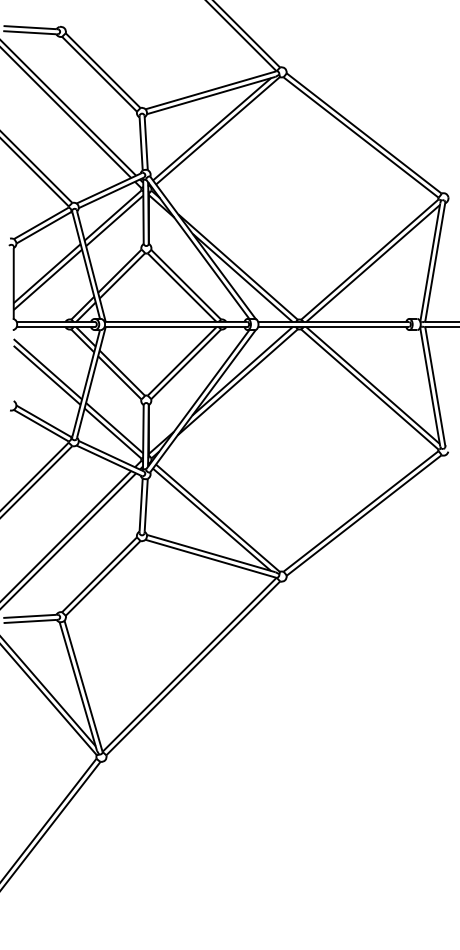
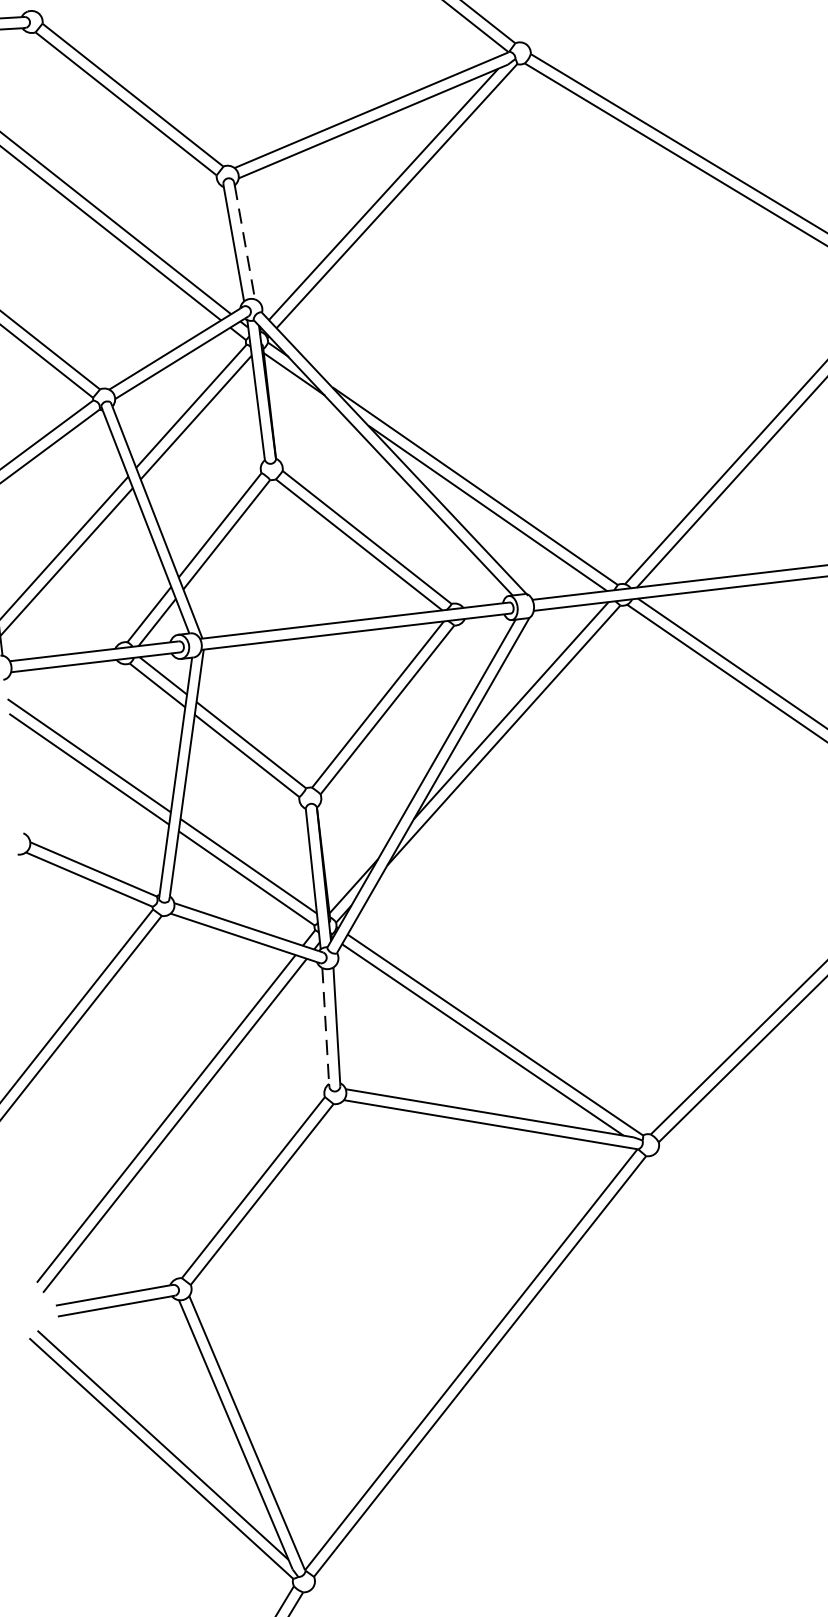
line: (146, 143) -> (245, 241), solid -> dashed
line: (141, 505) -> (326, 1026), solid -> dashed

